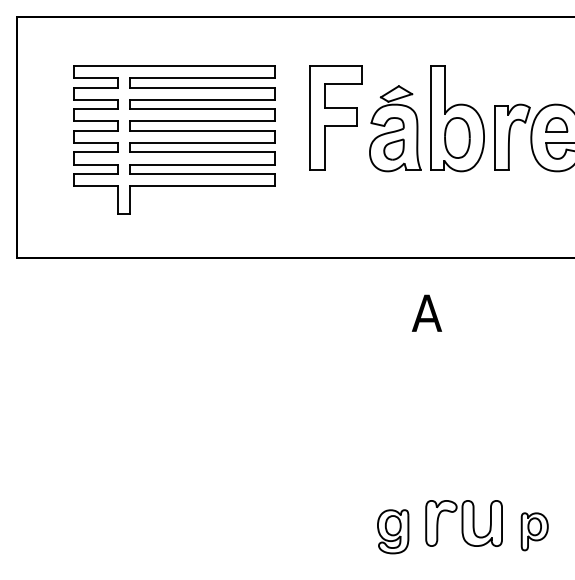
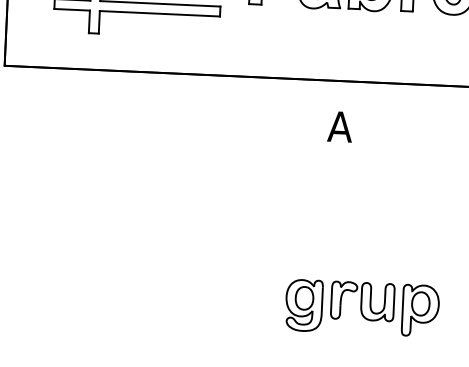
part: (392, 531) -> (303, 305), size x1.43
part: (534, 531) -> (420, 310), size x1.67

